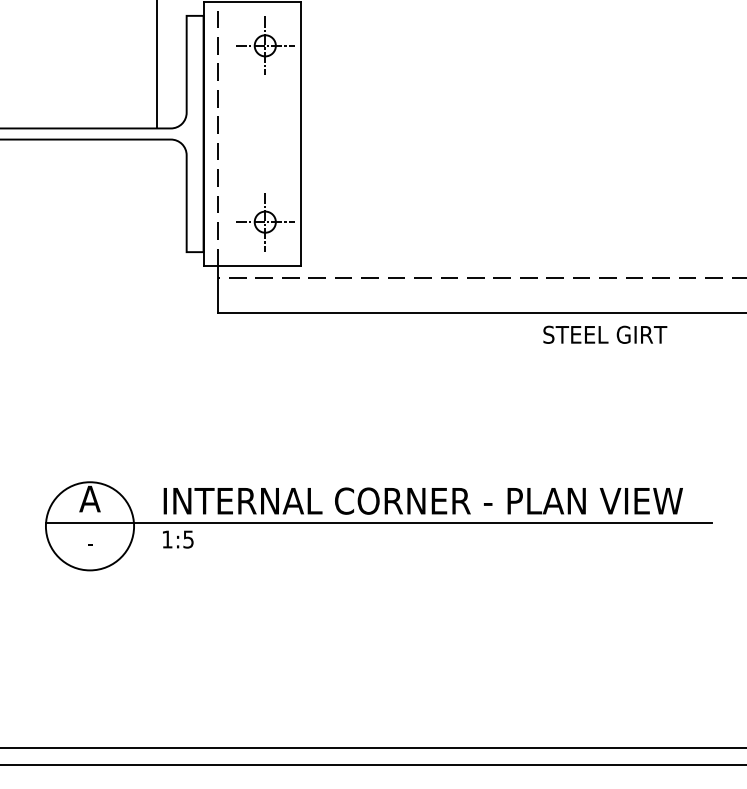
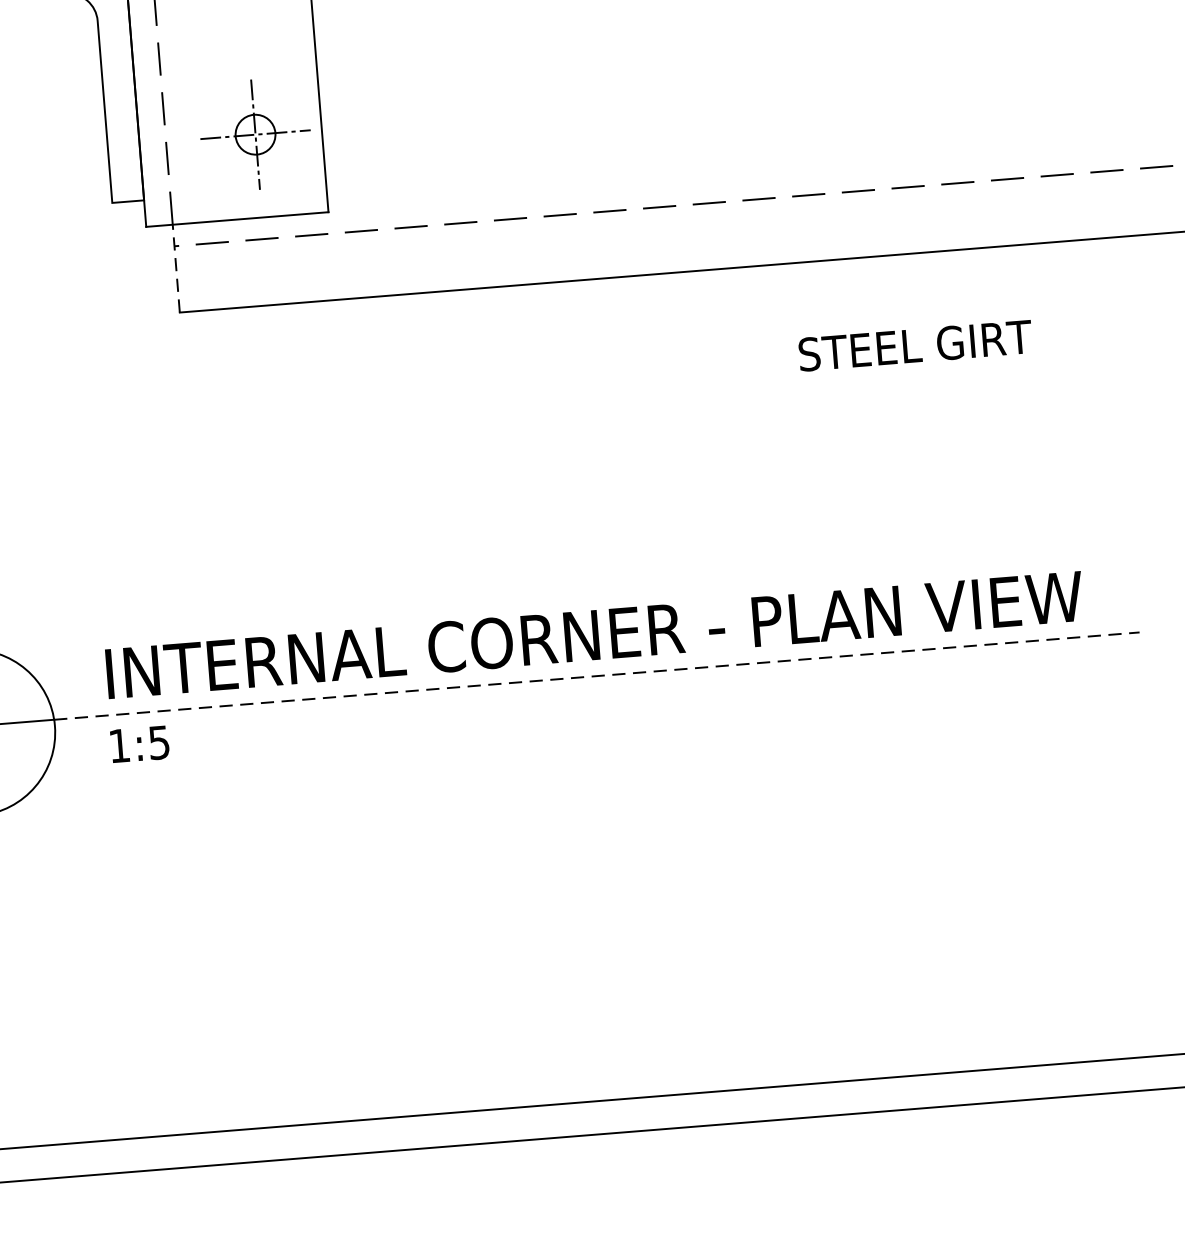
line: (217, 289) -> (175, 268), solid -> dashed
text: (605, 334) -> (915, 345), moved
line: (422, 522) -> (596, 675), solid -> dashed

